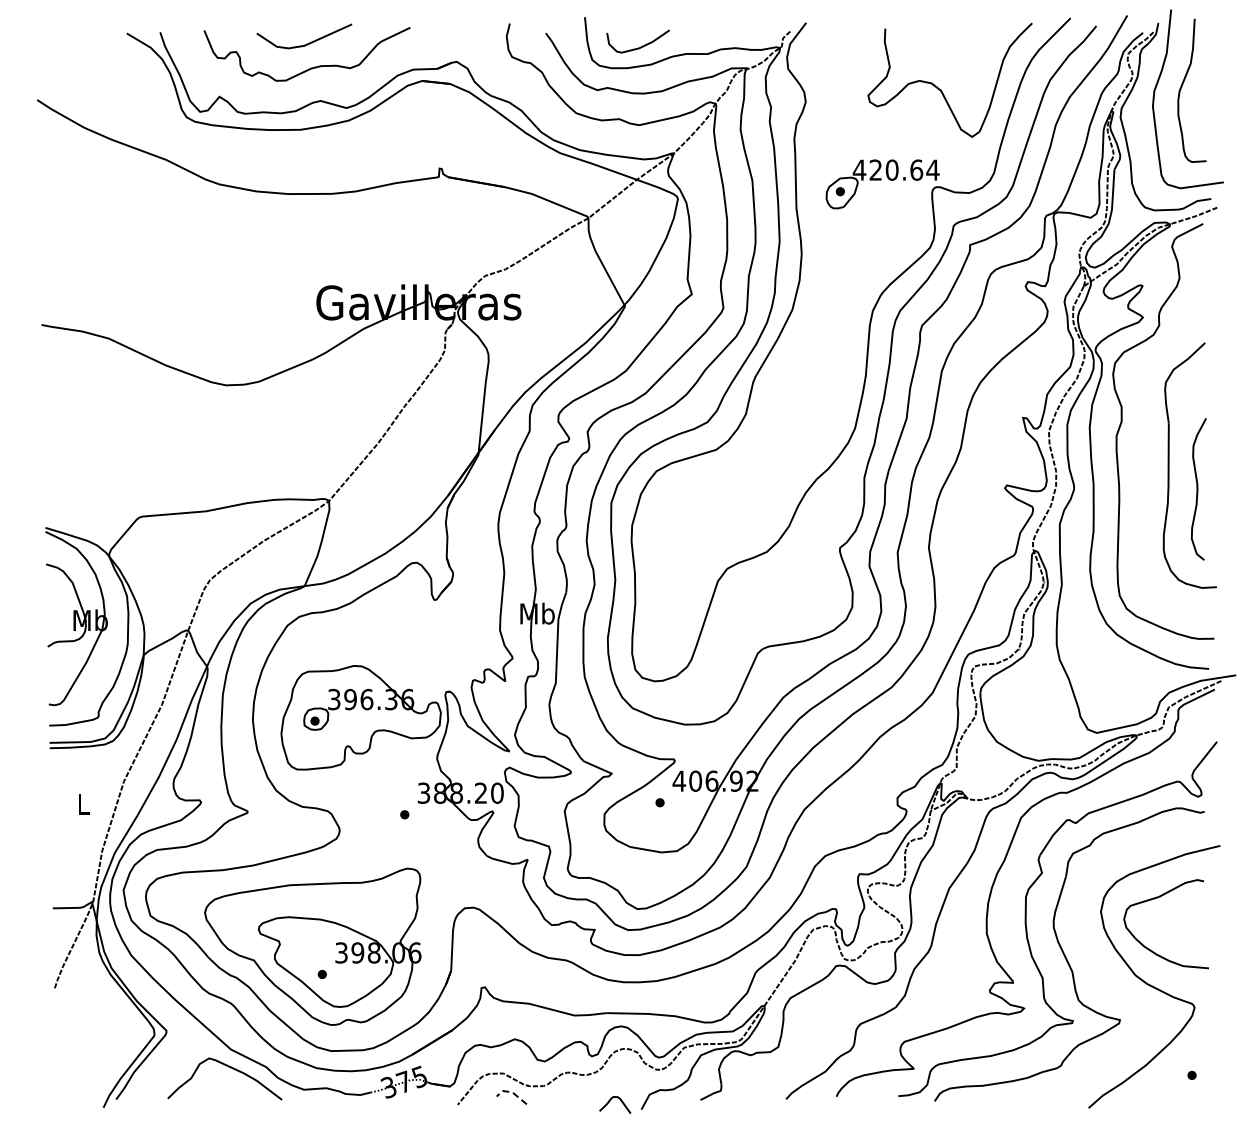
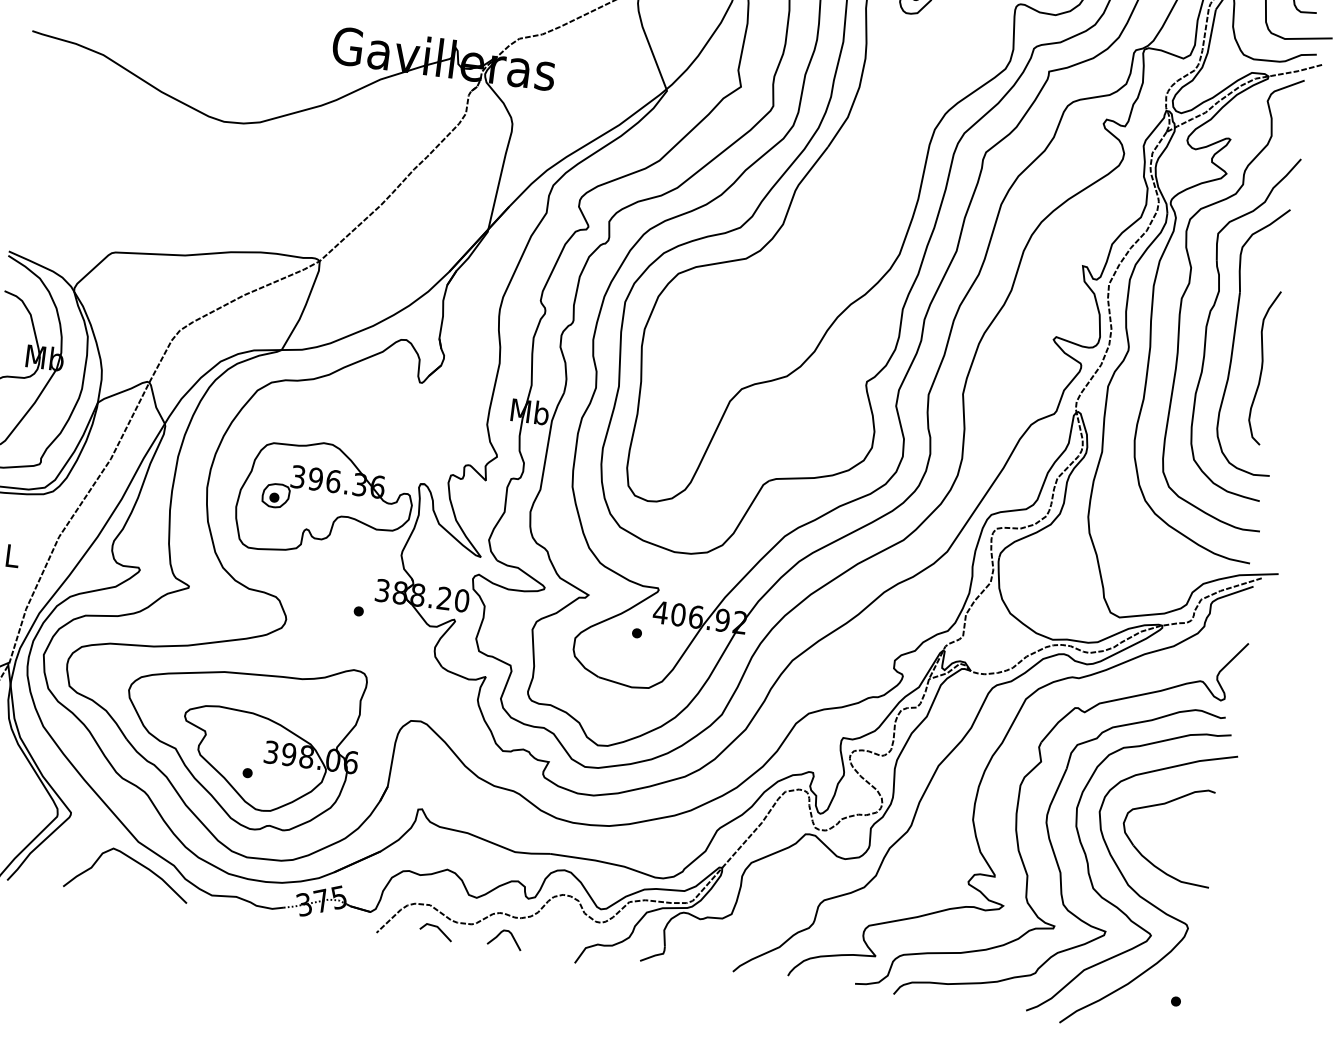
part: (1144, 451) -> (1209, 319), added
curve: (1119, 991) -> (1108, 900), added
line: (512, 1092) -> (437, 927), dashed -> solid
curve: (610, 1101) -> (500, 934), moved

